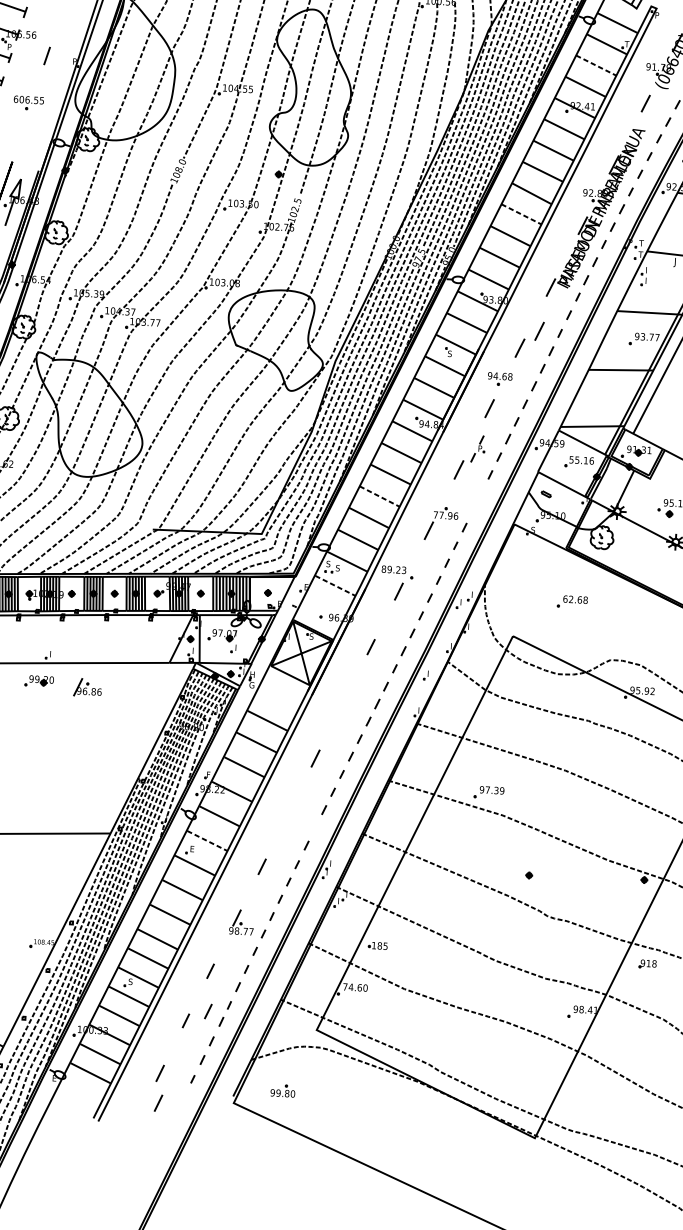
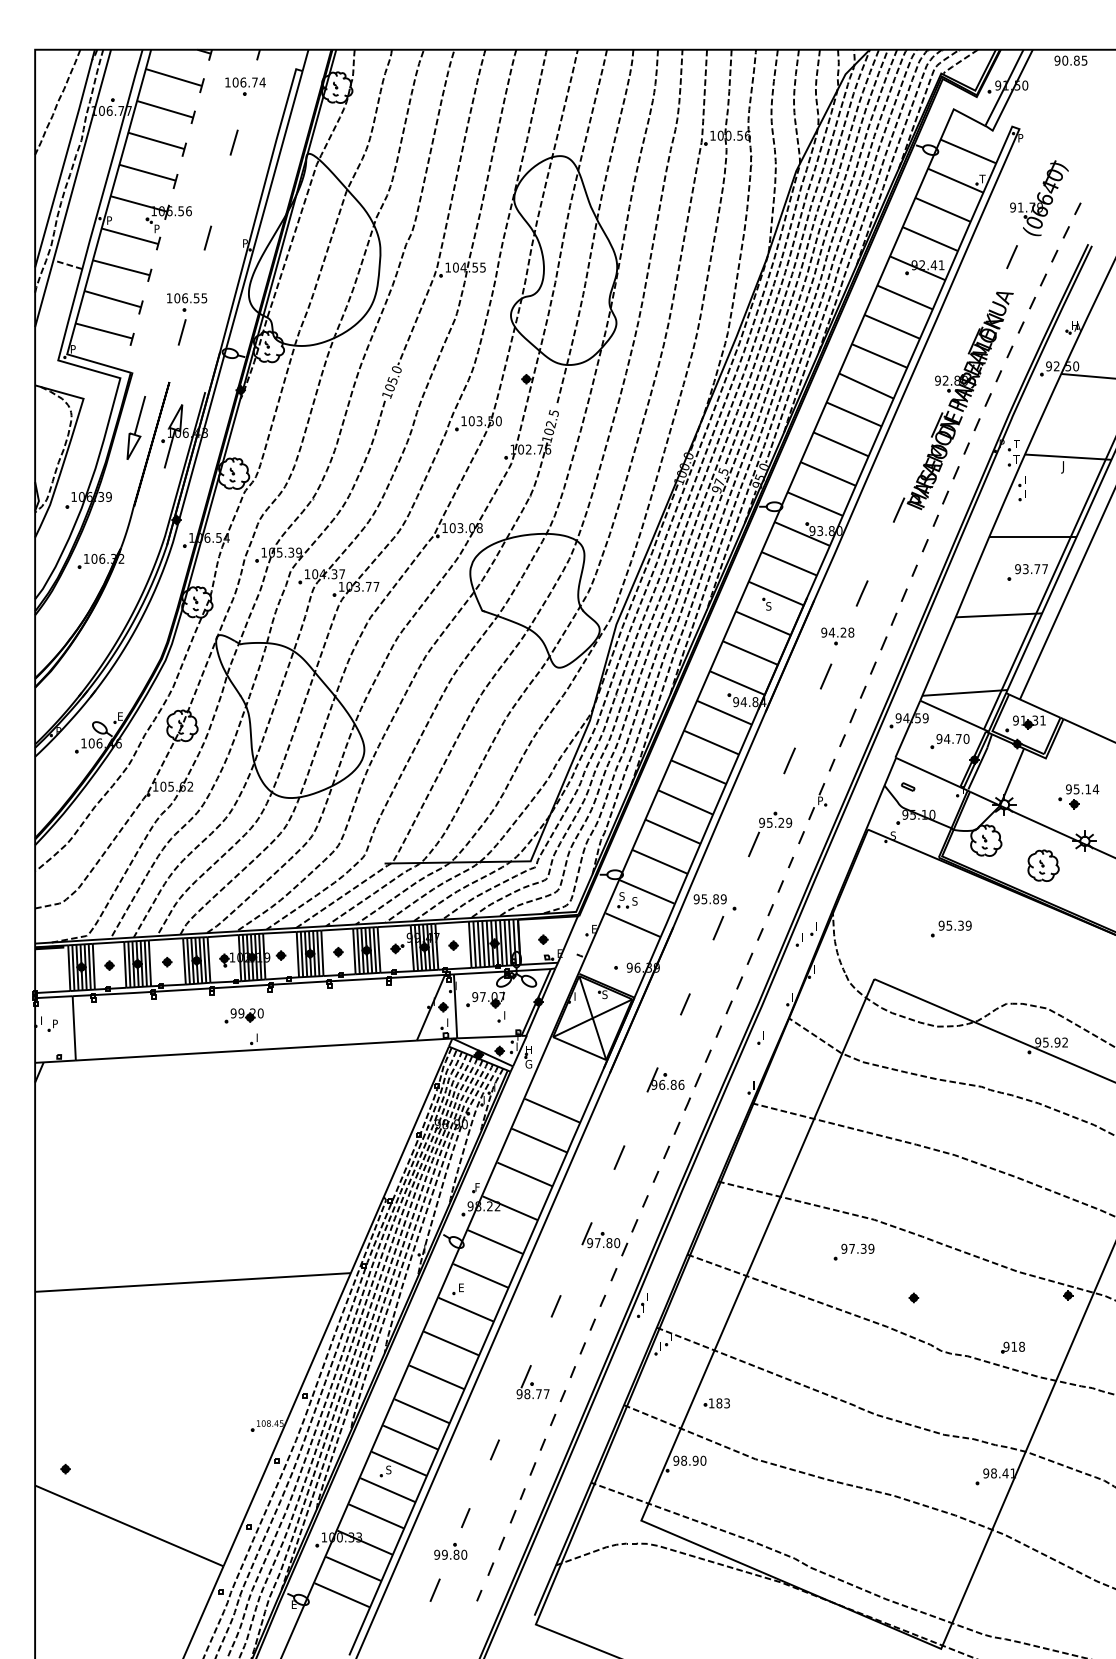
line: (595, 65) -> (942, 209), dashed -> solid
text: (15, 99) -> (169, 298), 606.55 -> 106.55
line: (23, 125) -> (181, 332), added
text: (178, 169) -> (392, 380), 108.0 -> 105.0
line: (521, 214) -> (854, 414), dashed -> solid
line: (539, 331) -> (886, 569), removed
text: (504, 376) -> (843, 632), 94.68 -> 94.28
part: (478, 449) -> (817, 801), moved
text: (581, 460) -> (952, 739), 55.16 -> 94.70
line: (380, 496) -> (686, 802), dashed -> solid
text: (445, 515) -> (775, 822), 77.96 -> 95.29
part: (643, 558) -> (1043, 865), added
text: (393, 569) -> (709, 899), 89.23 -> 95.89
line: (335, 586) -> (633, 925), dashed -> solid
text: (575, 599) -> (954, 925), 62.68 -> 95.39
part: (38, 680) -> (243, 1015), moved
part: (87, 687) -> (665, 1079), moved
part: (488, 792) -> (853, 1251), moved
part: (301, 819) -> (604, 1239), added
line: (207, 841) -> (481, 1276), dashed -> solid
text: (385, 945) -> (726, 1402), 185 -> 183
part: (647, 963) -> (1012, 1347), moved
text: (352, 987) -> (685, 1460), 74.60 -> 98.90
line: (208, 1011) -> (494, 1503), removed
part: (282, 1090) -> (450, 1551), moved
line: (158, 1102) -> (434, 1629), removed

